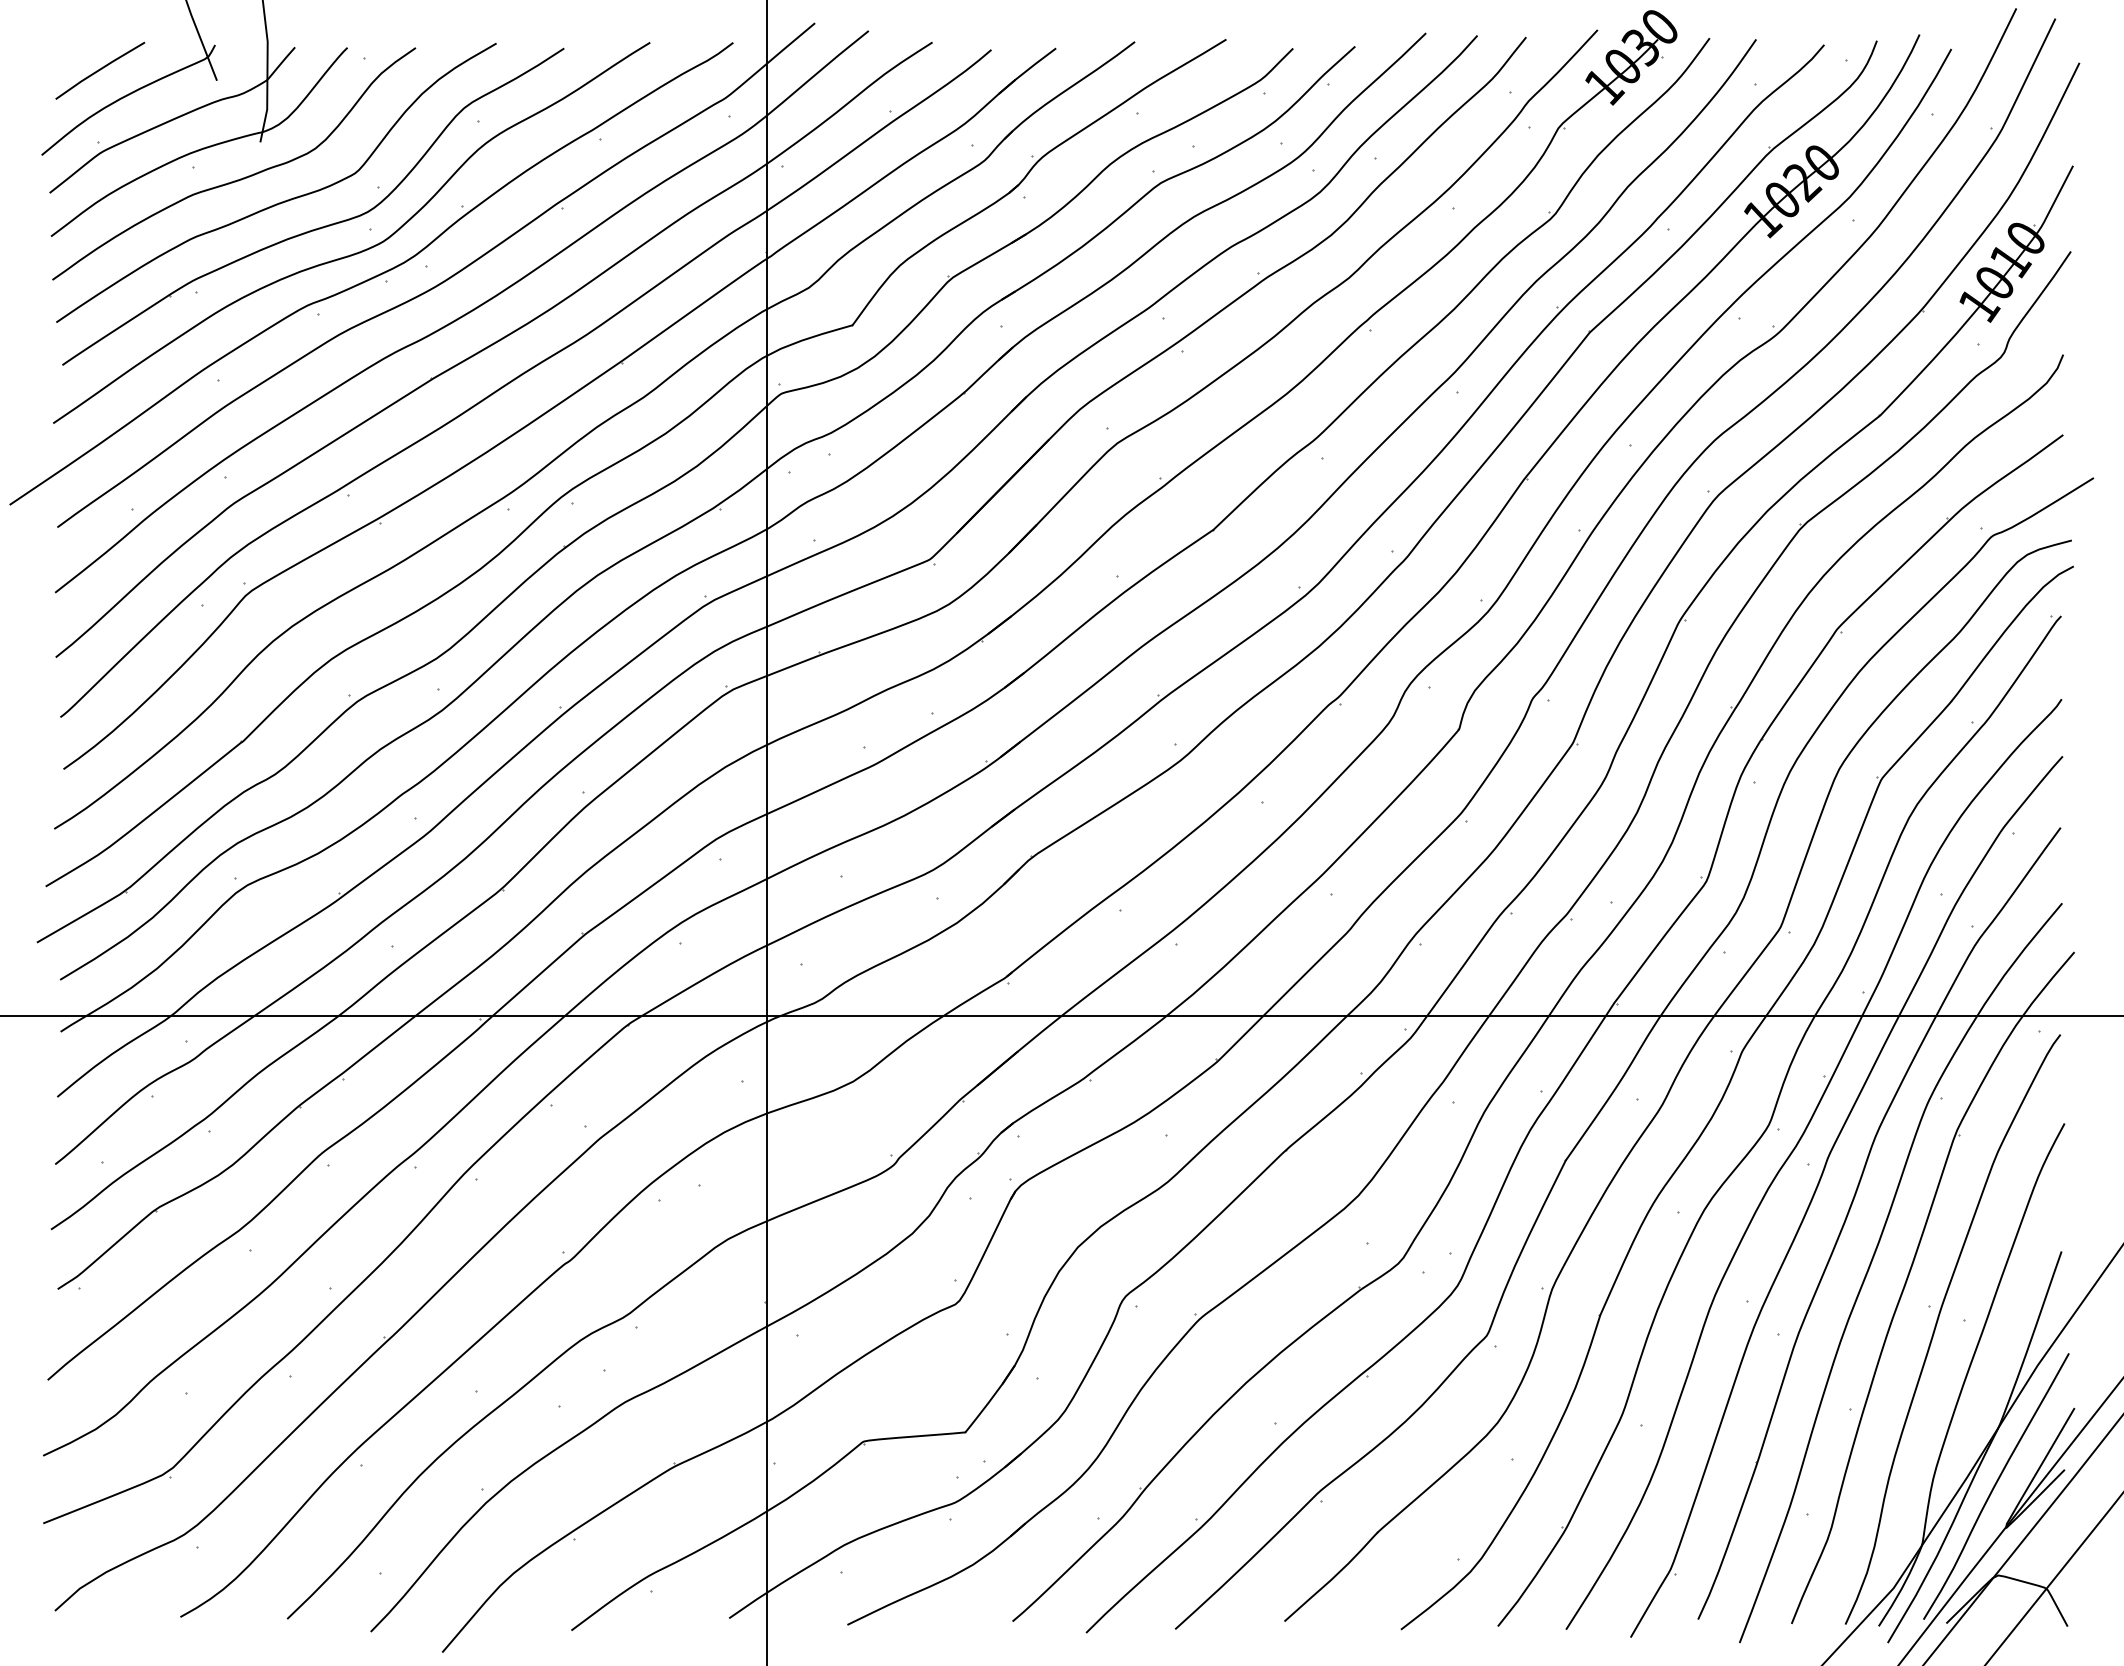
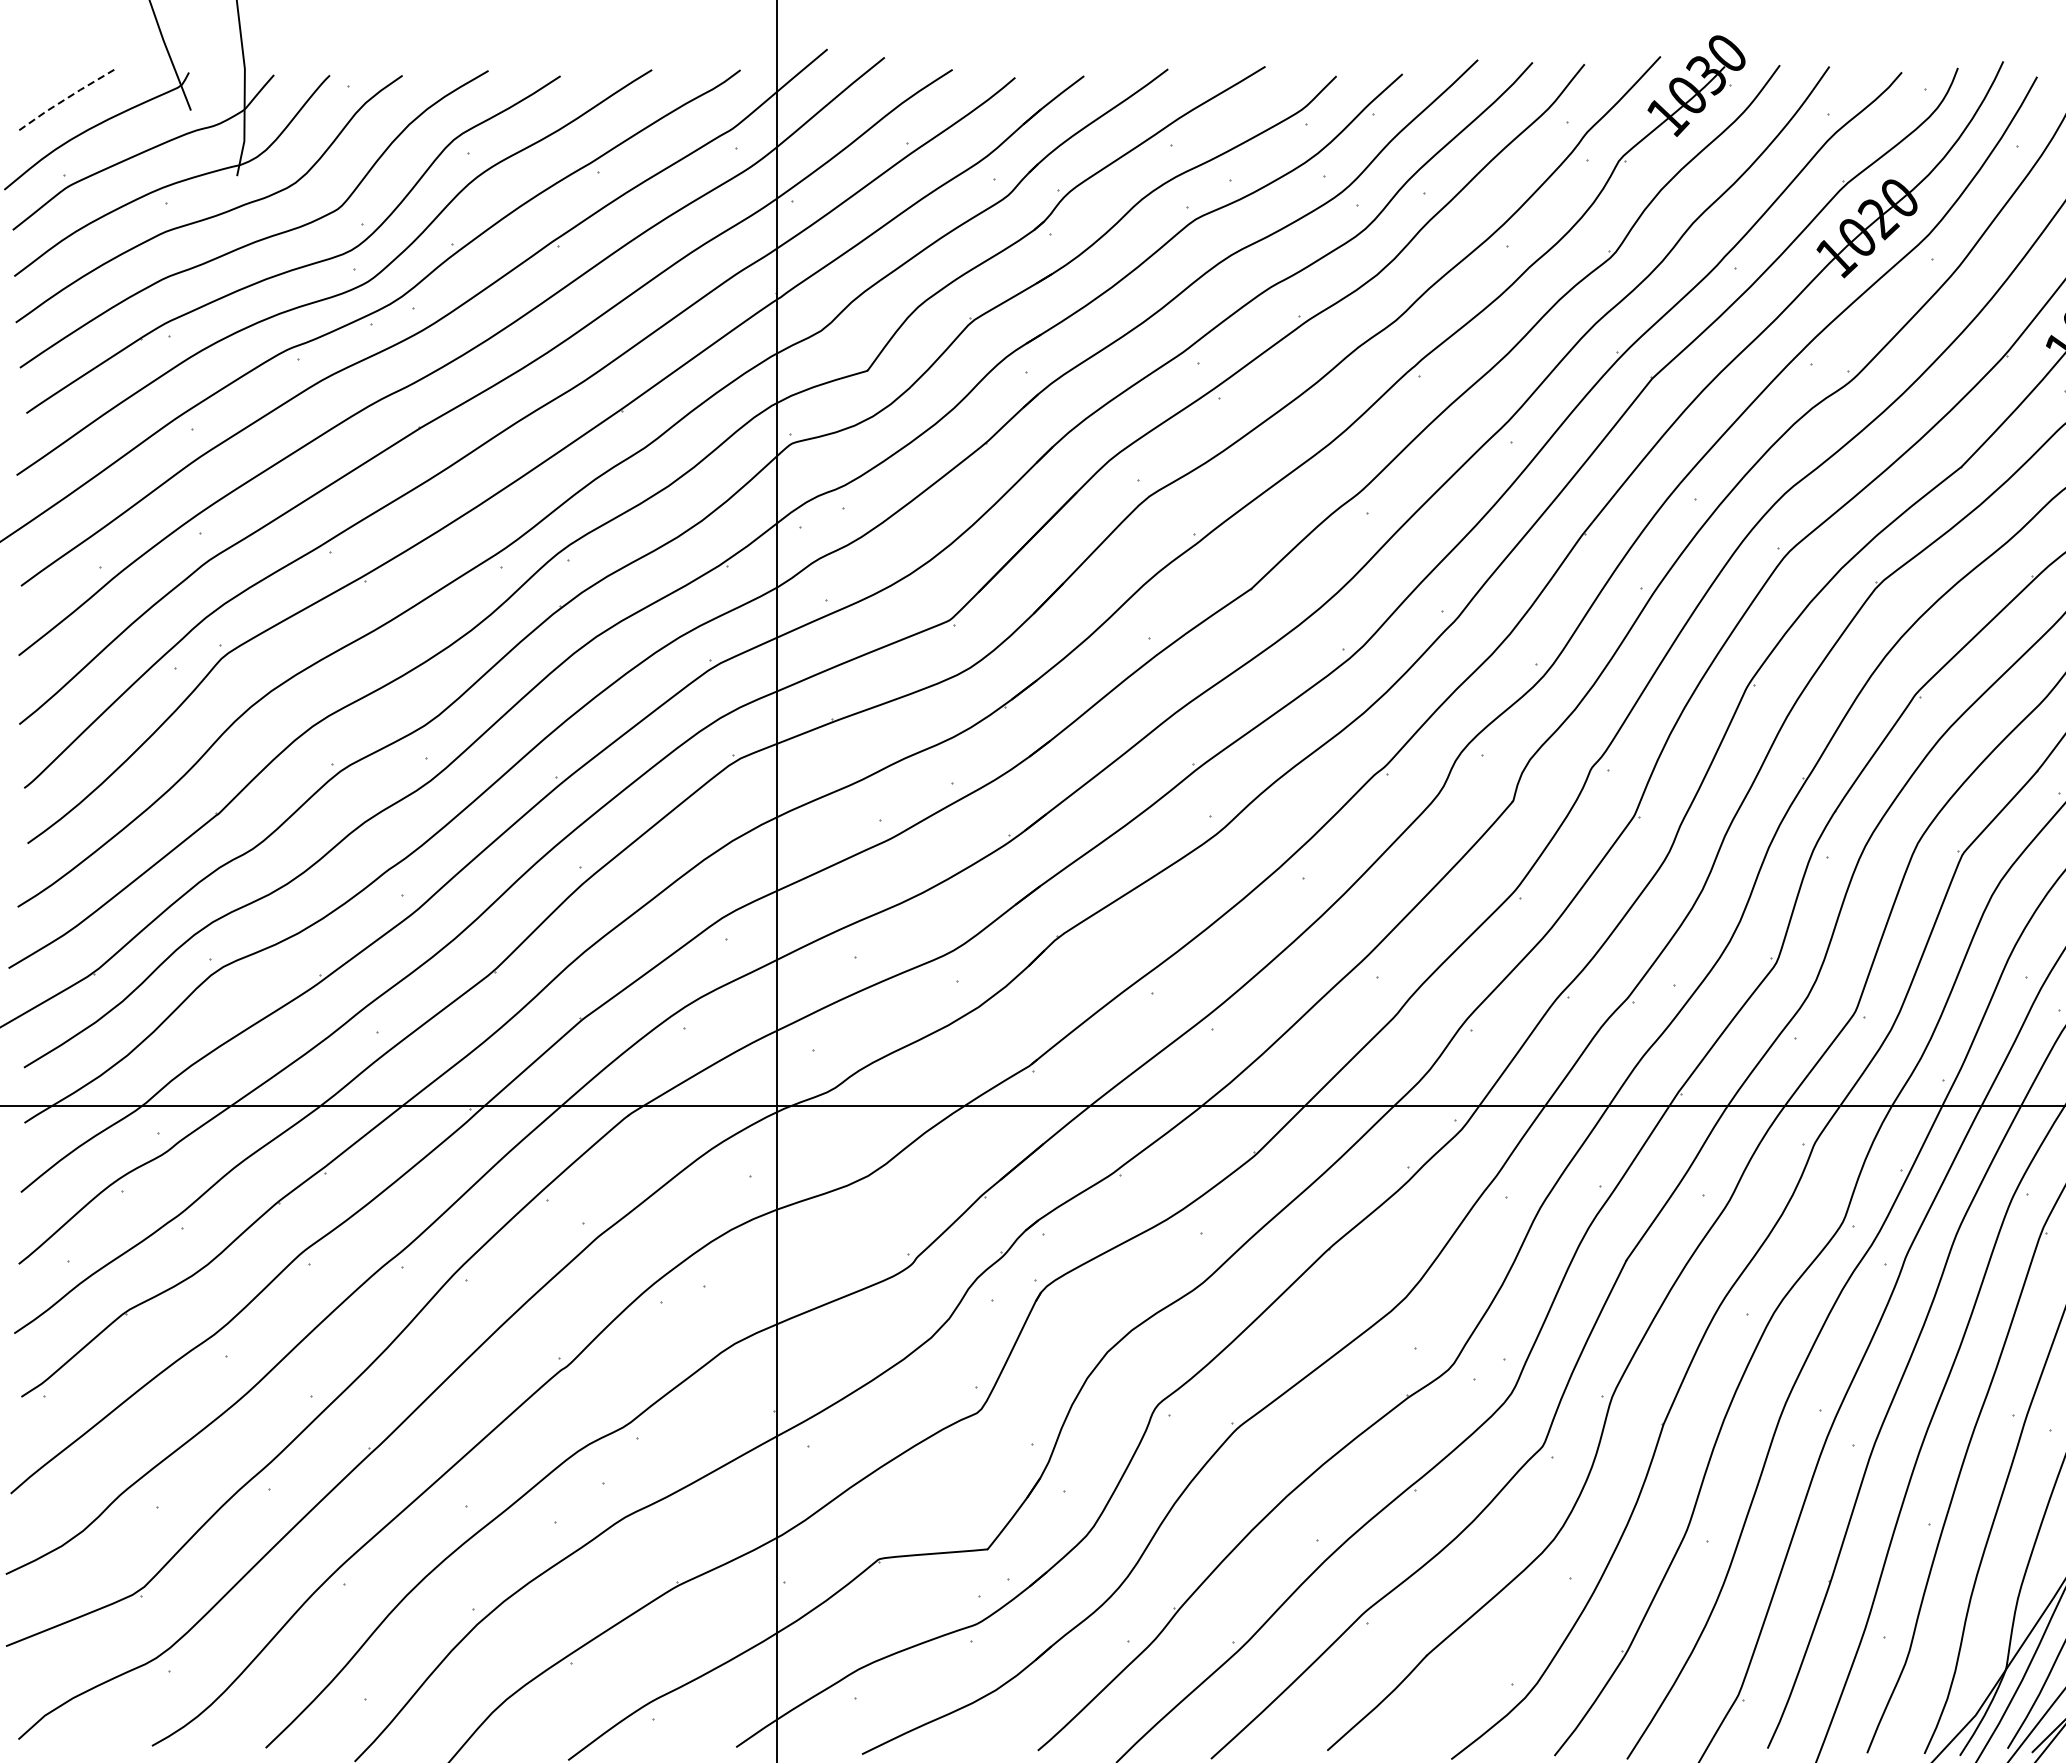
line: (99, 69) -> (65, 98), solid -> dashed

